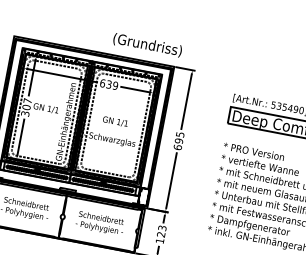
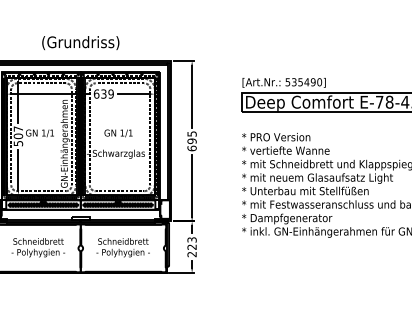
text: (147, 45) -> (80, 43), moved
text: (24, 113) -> (17, 143), 307 -> 507
text: (159, 240) -> (191, 254), 123 -> 223

